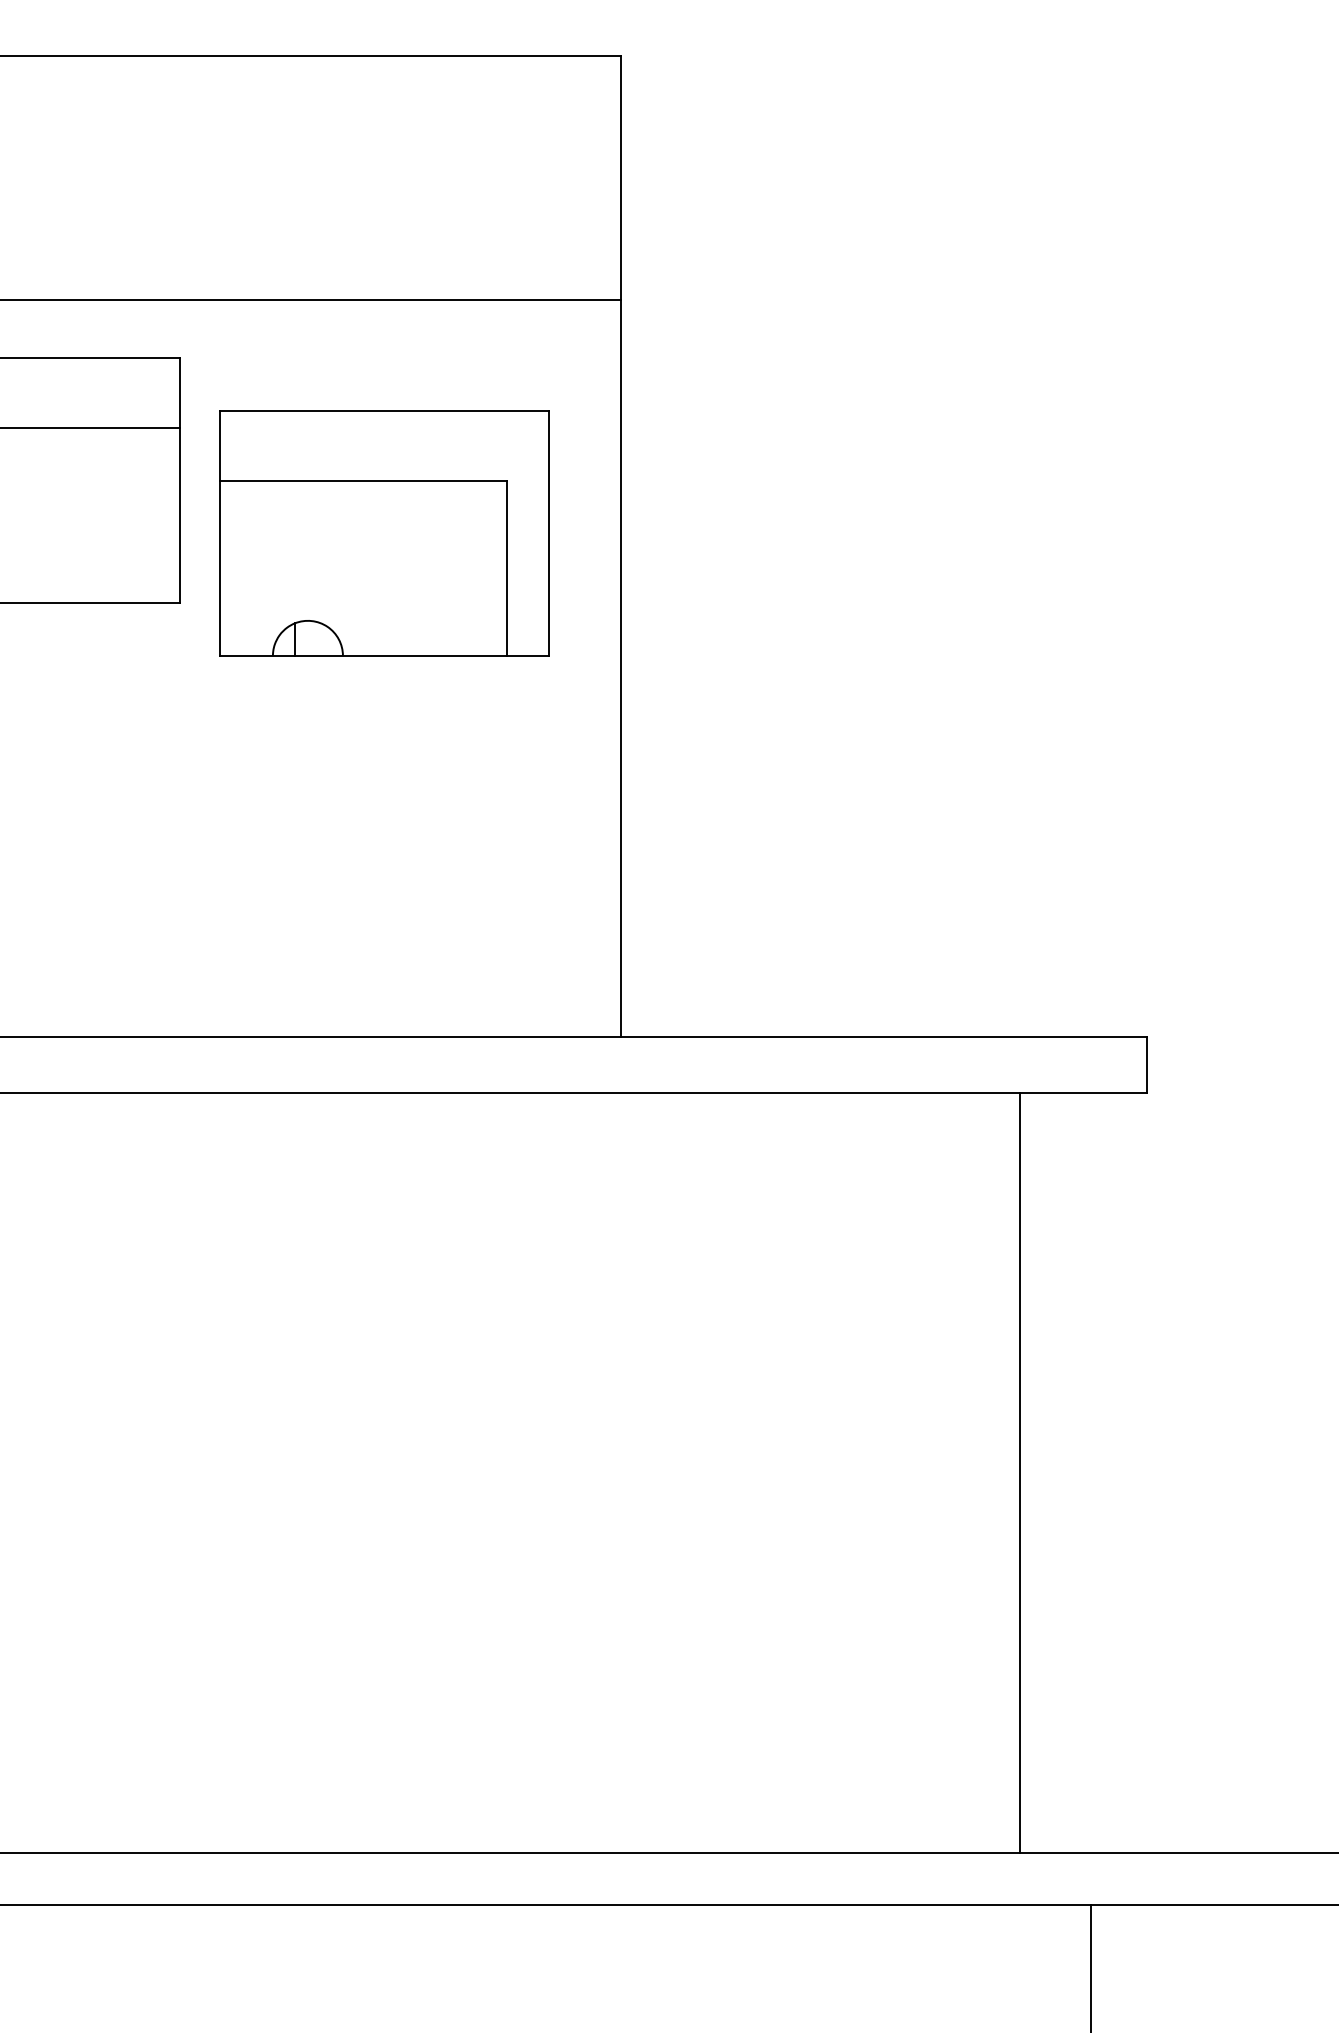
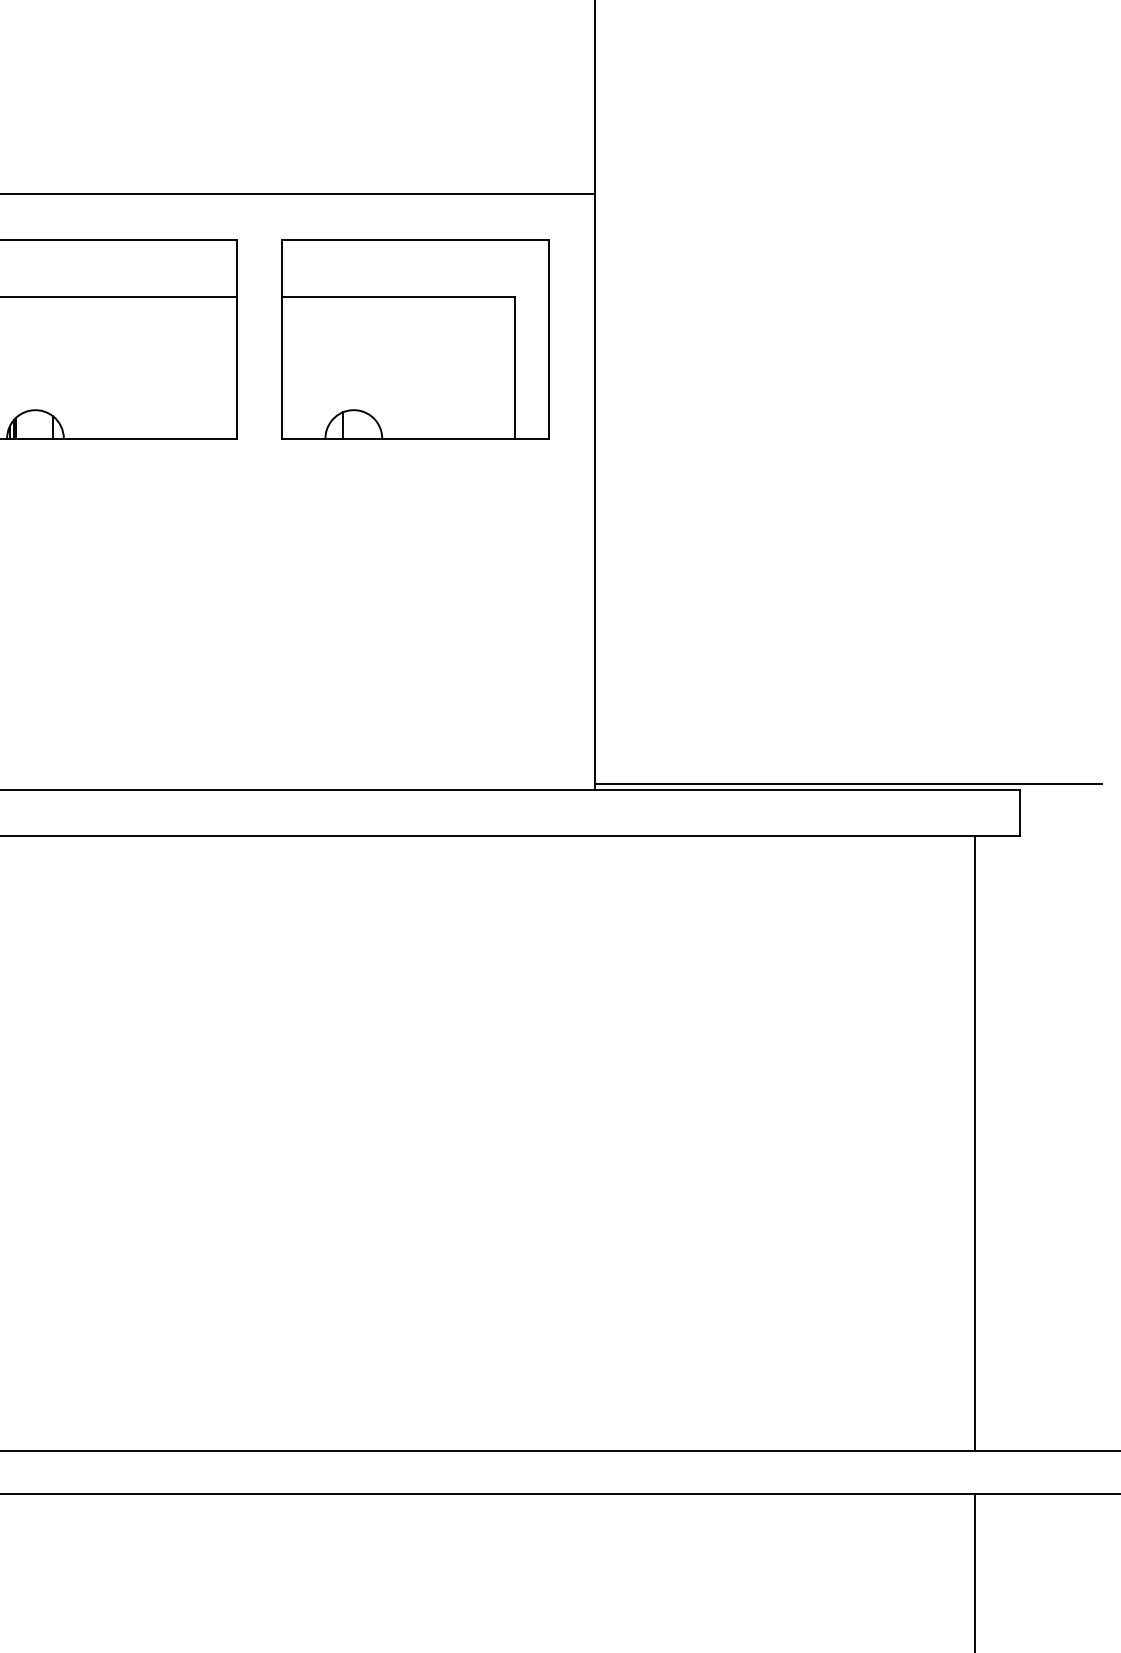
part: (384, 533) -> (415, 339), moved
line: (933, 1029) -> (847, 784), added
line: (1019, 1473) -> (974, 1143), moved

